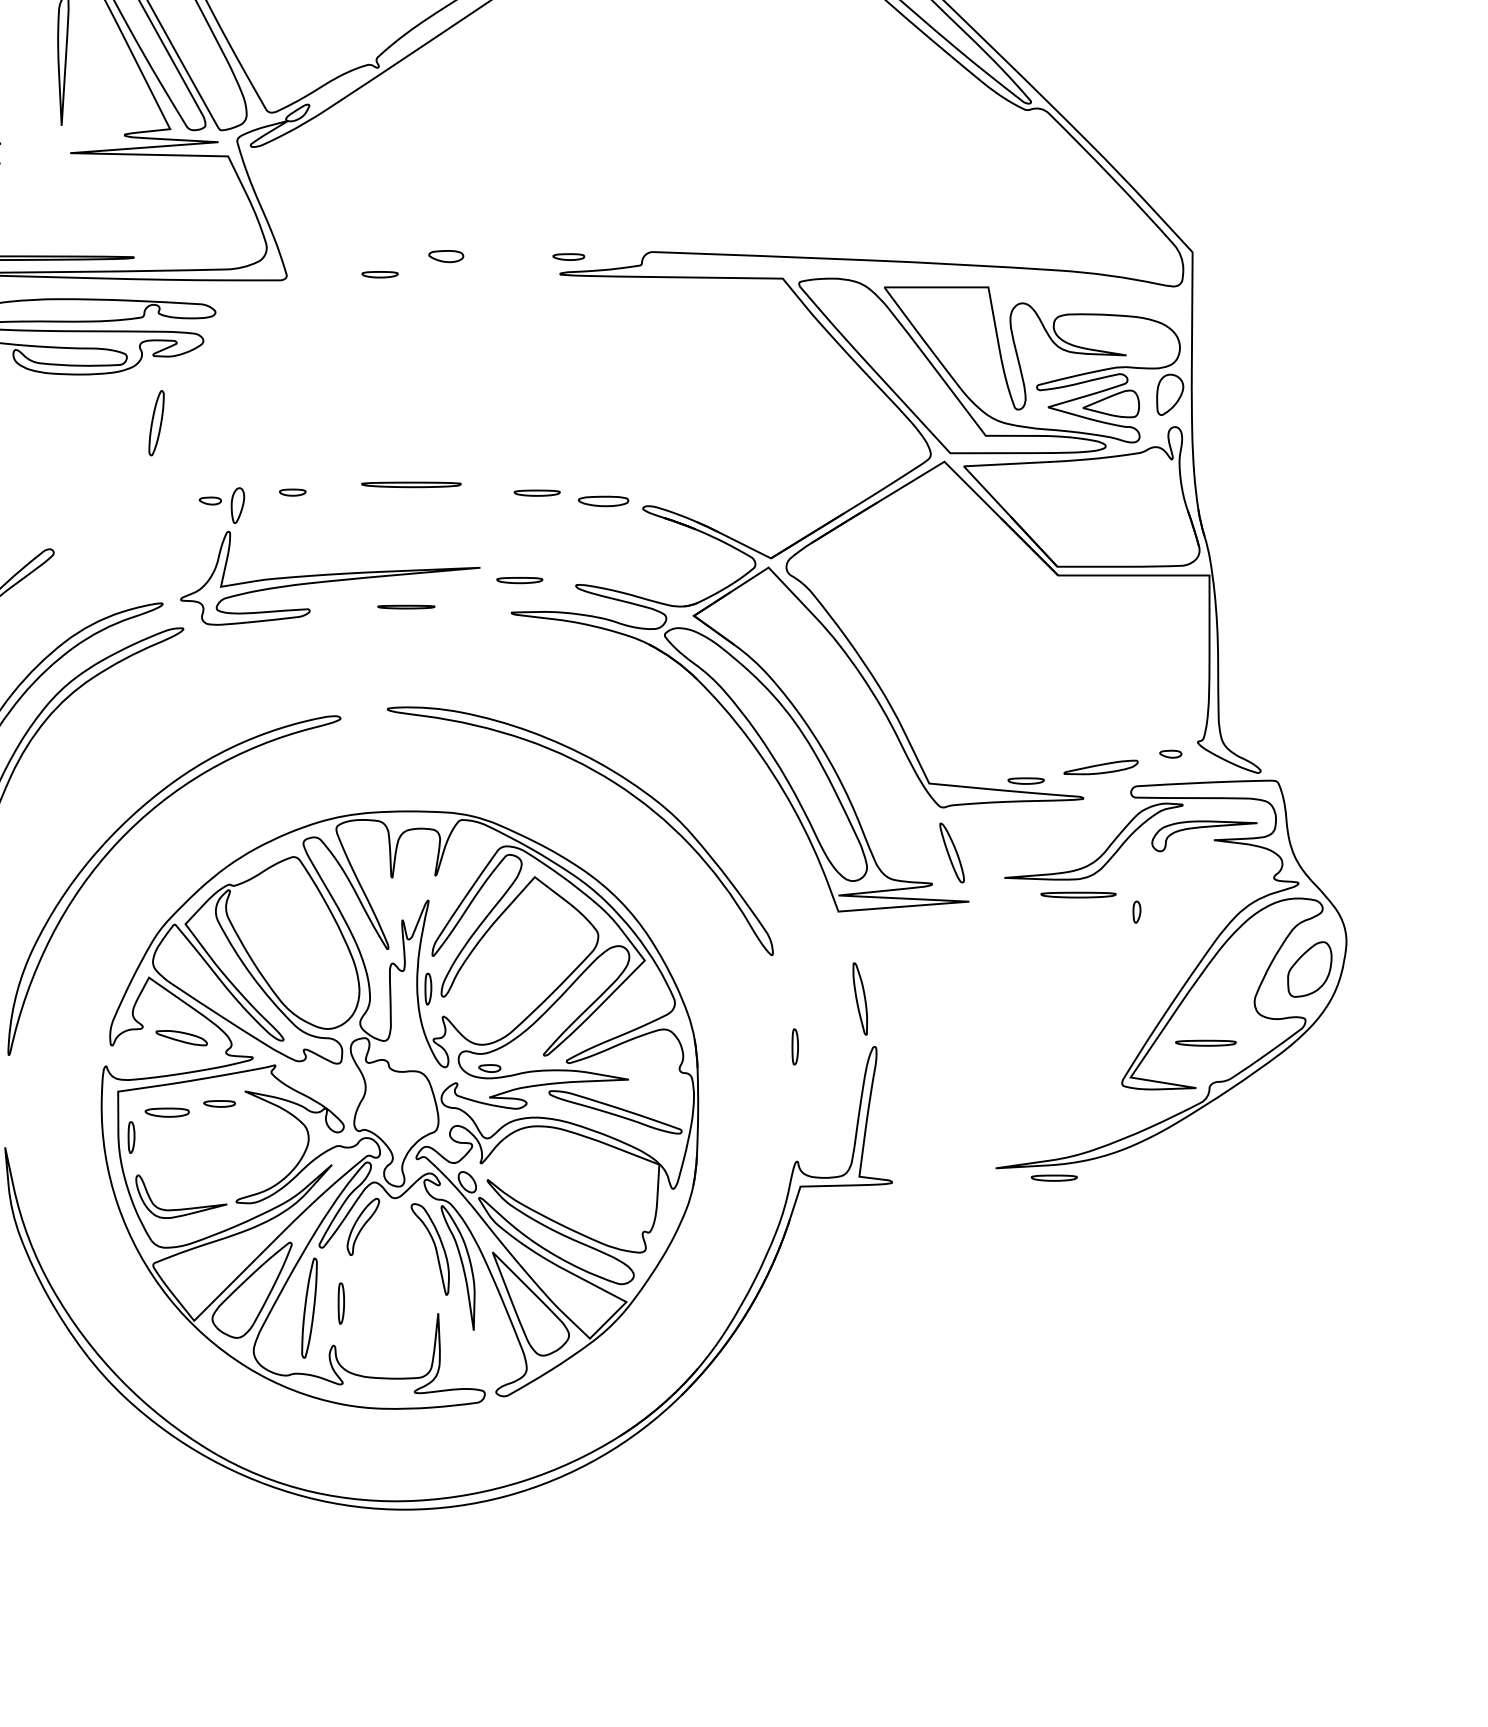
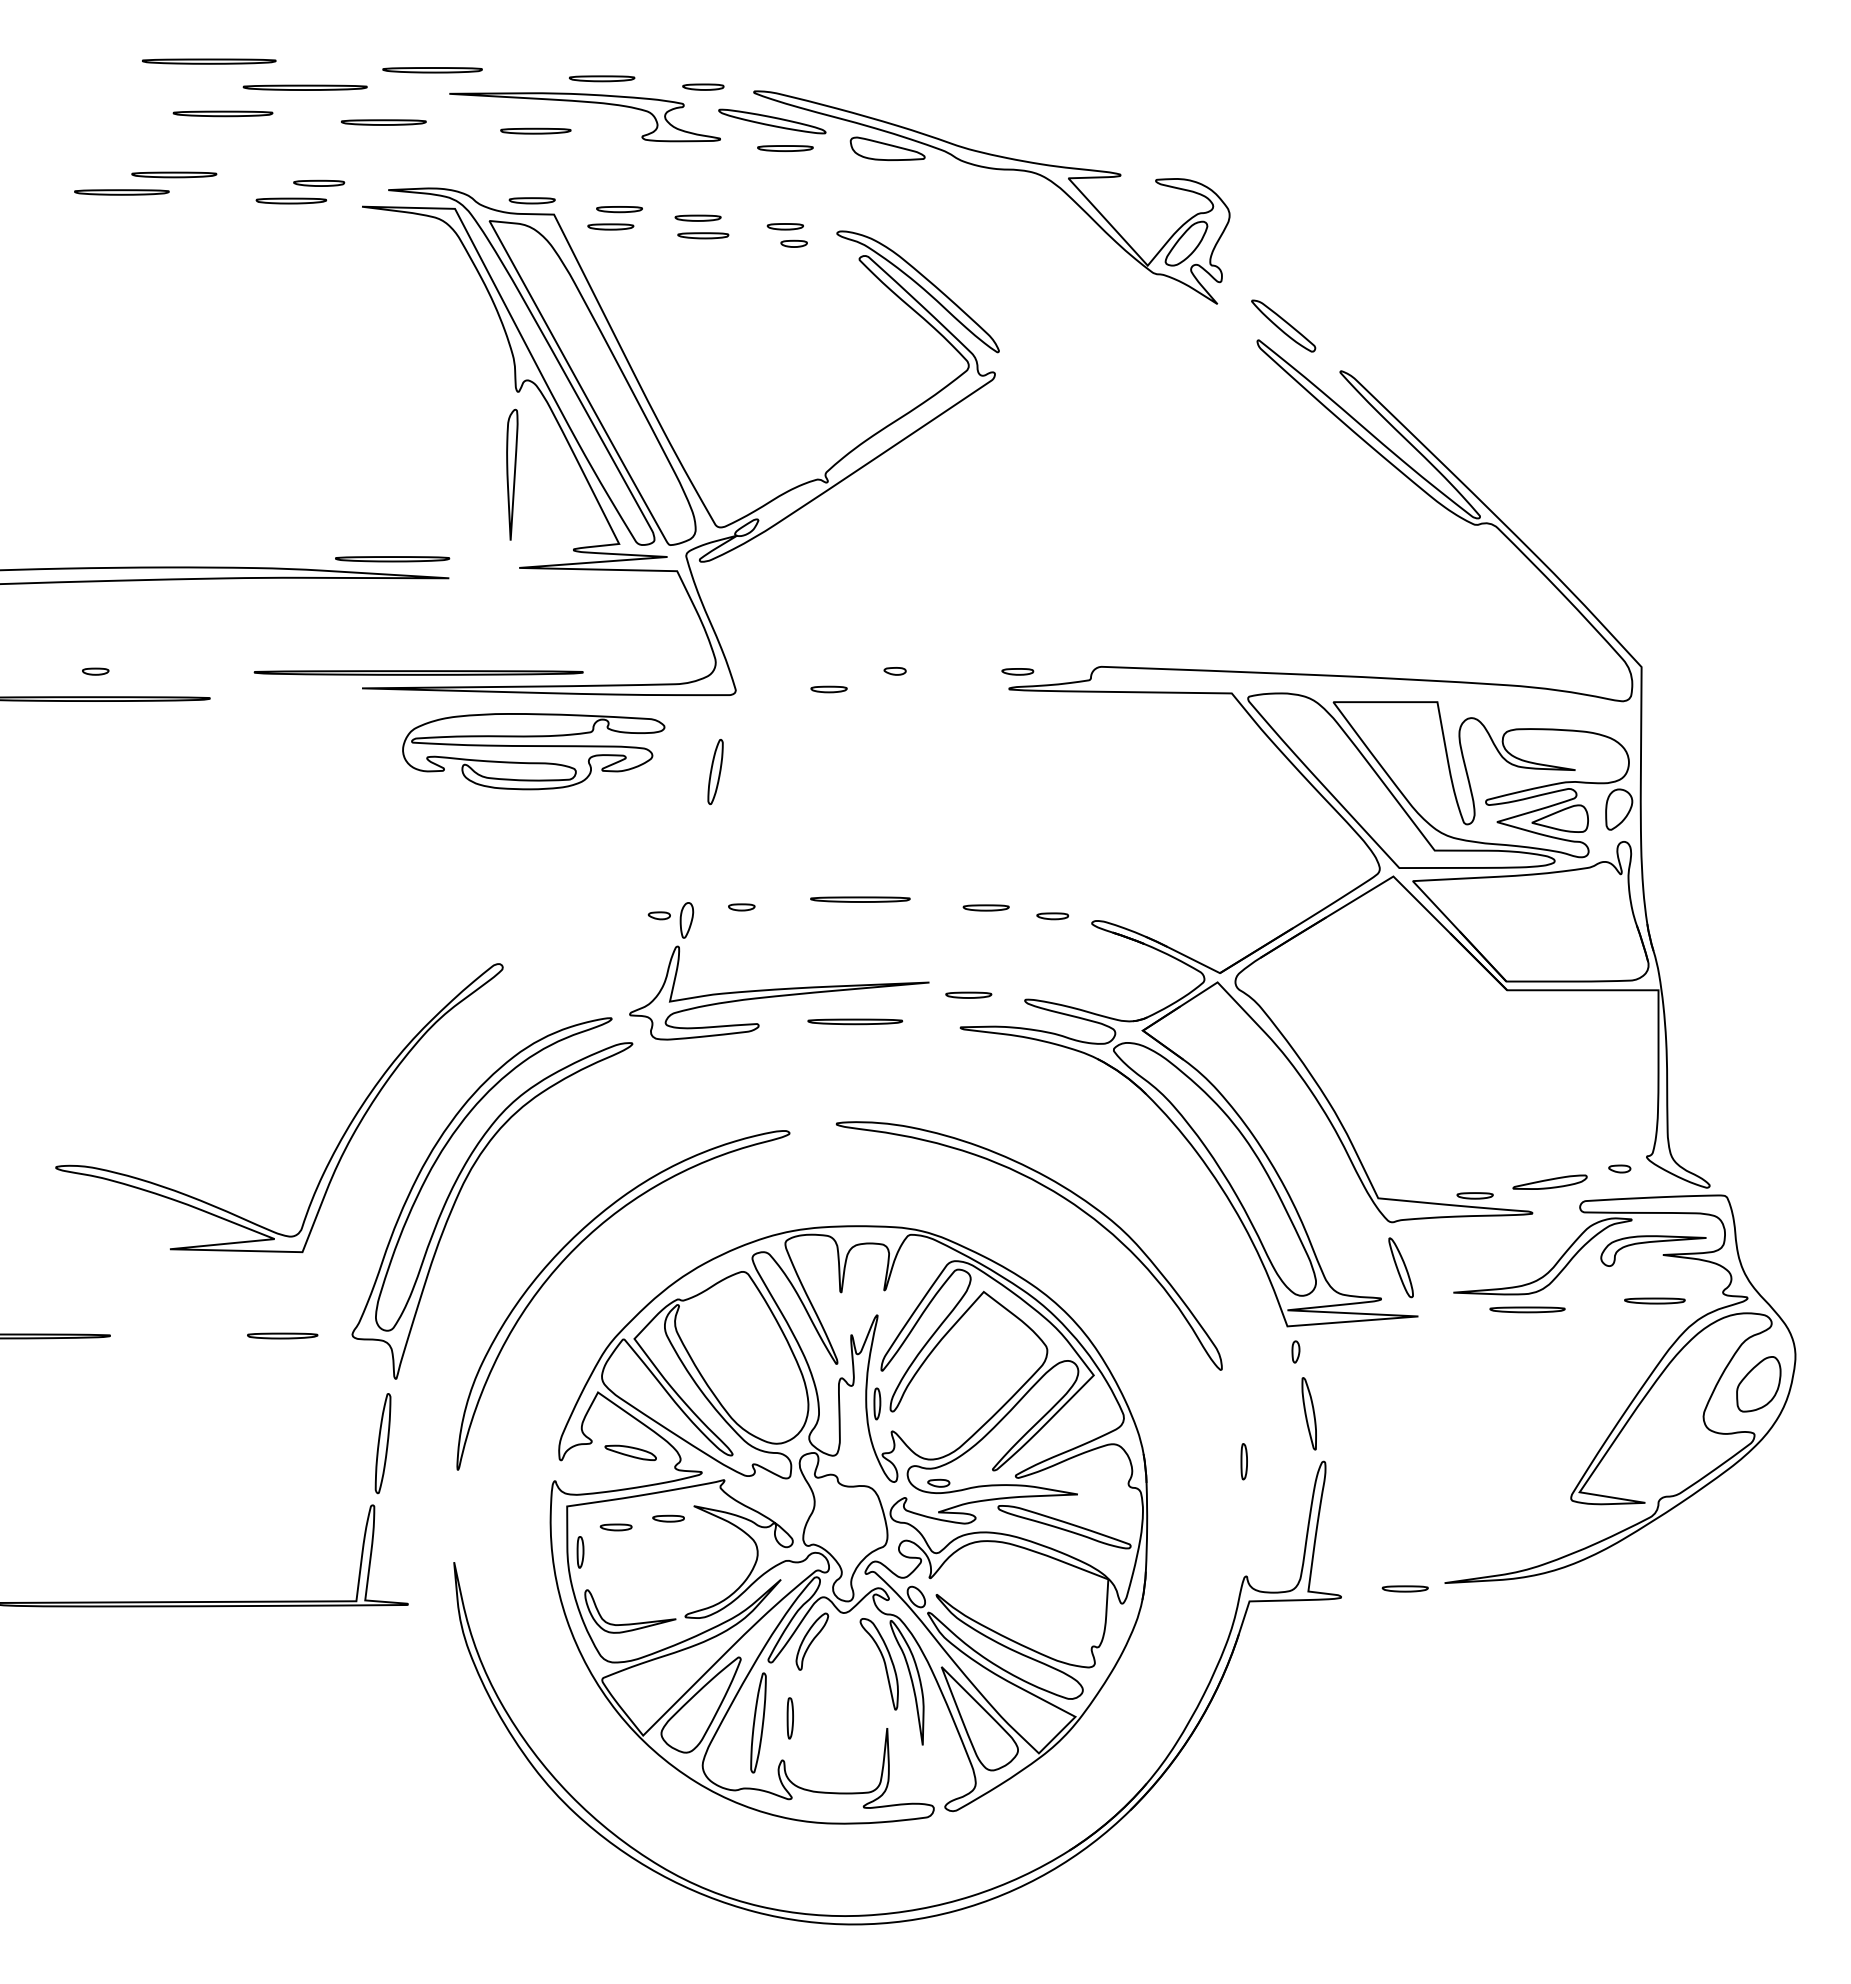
part: (445, 256) -> (894, 671), size x0.62
part: (156, 423) -> (715, 772), moved
part: (603, 501) -> (1052, 916), size x0.62
part: (406, 606) -> (855, 1021), size x1.67
part: (1136, 911) -> (1295, 1351), moved
part: (1205, 1042) -> (1654, 1300), moved
part: (166, 1112) -> (615, 1527), size x0.71
part: (1053, 1177) -> (1404, 1588), moved

